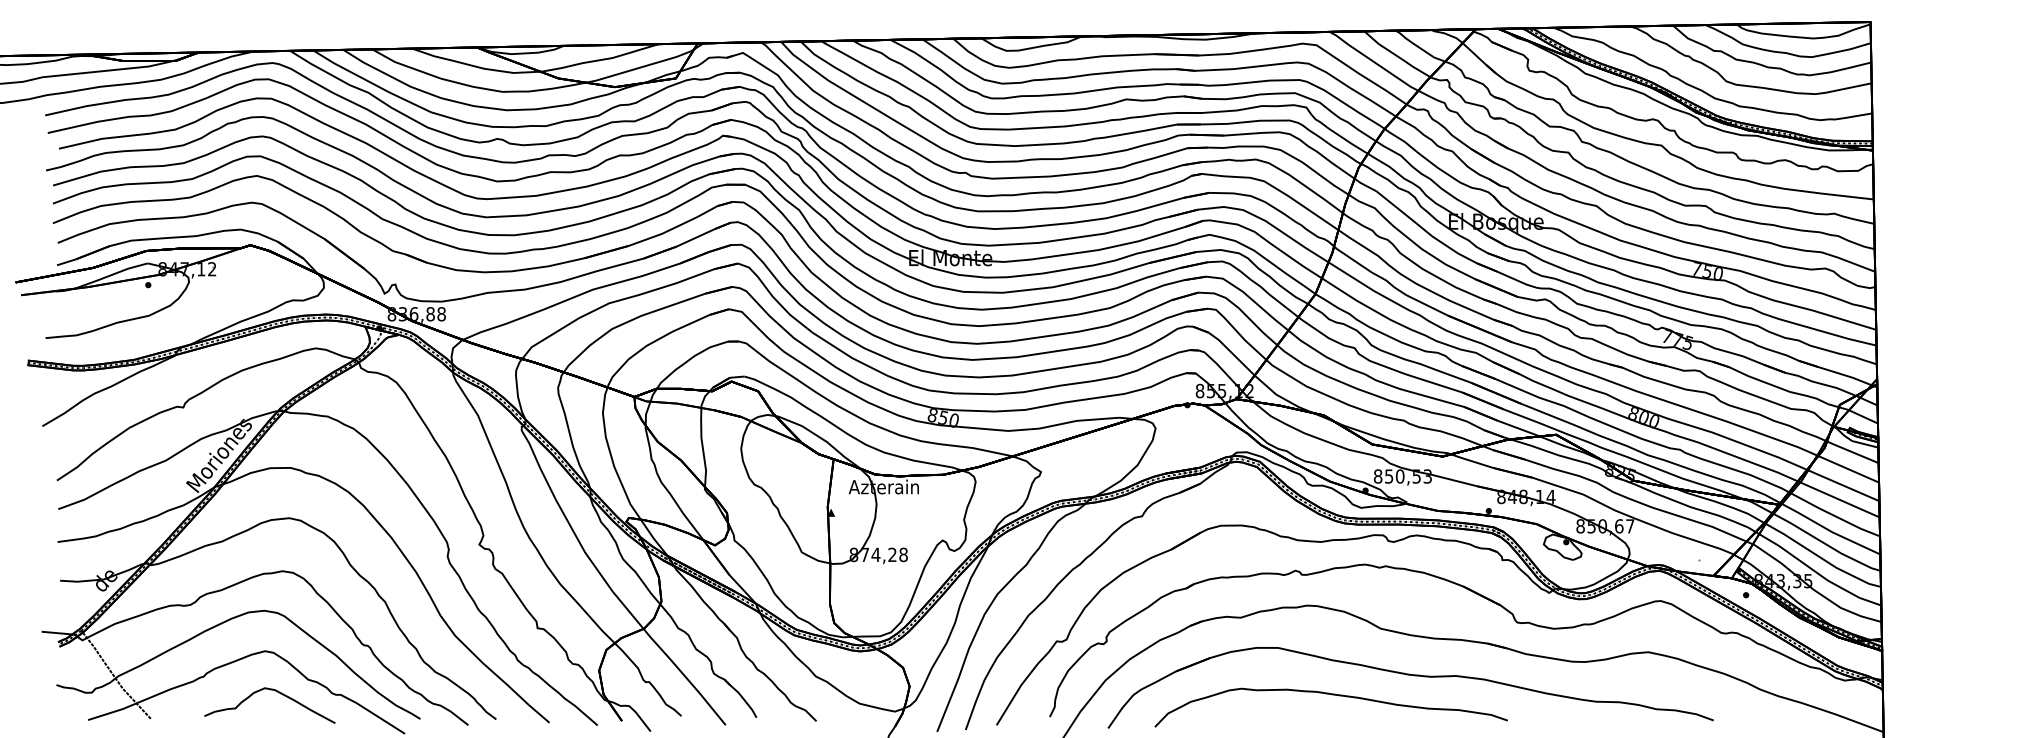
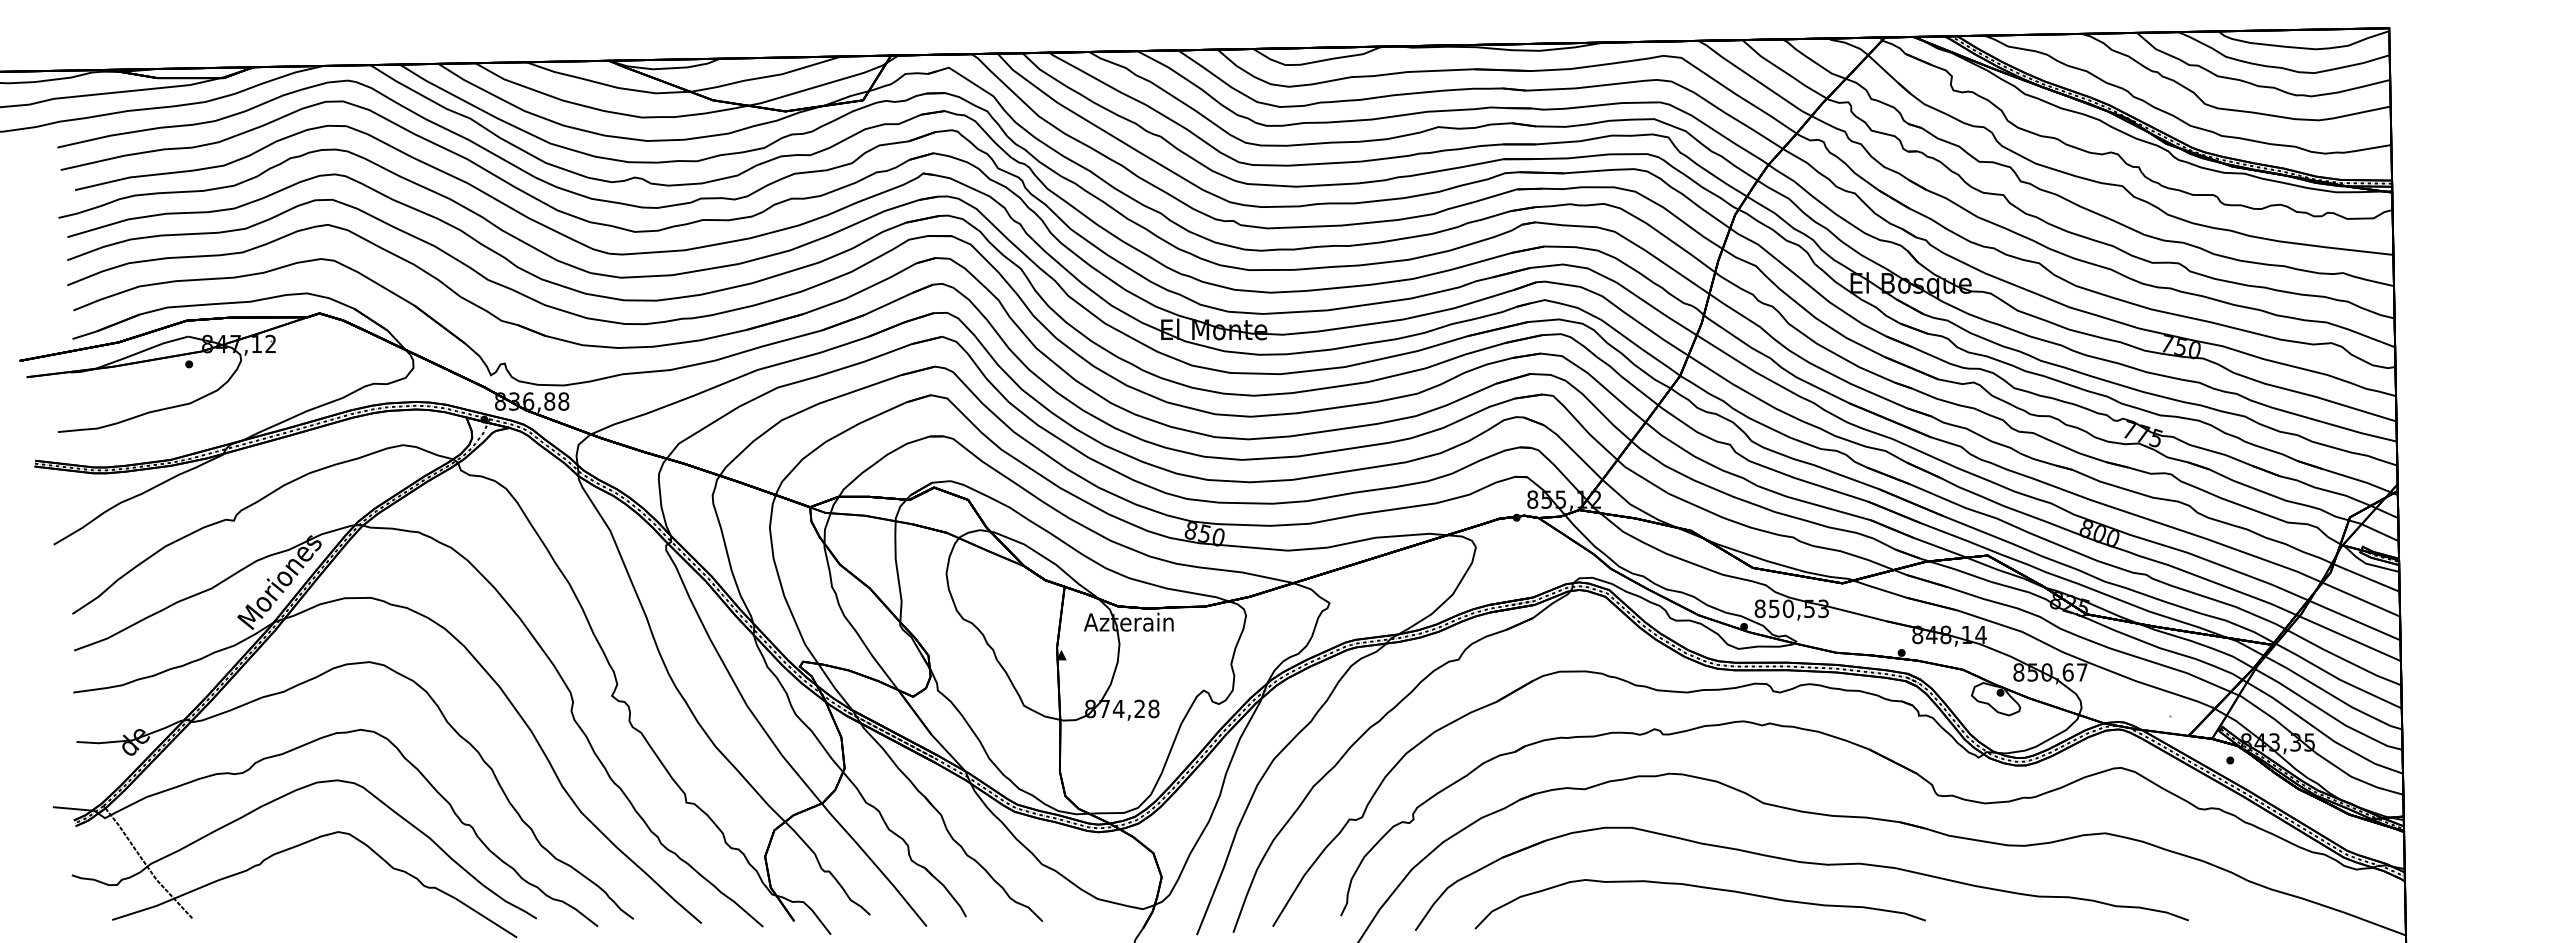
curve: (276, 692) -> (353, 884), removed

